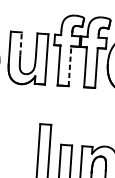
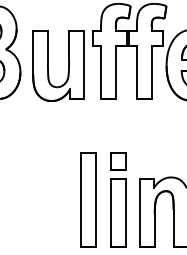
line: (20, 44) -> (47, 47), dashed -> solid
line: (69, 66) -> (115, 72), dashed -> solid
part: (67, 132) -> (118, 161), added

